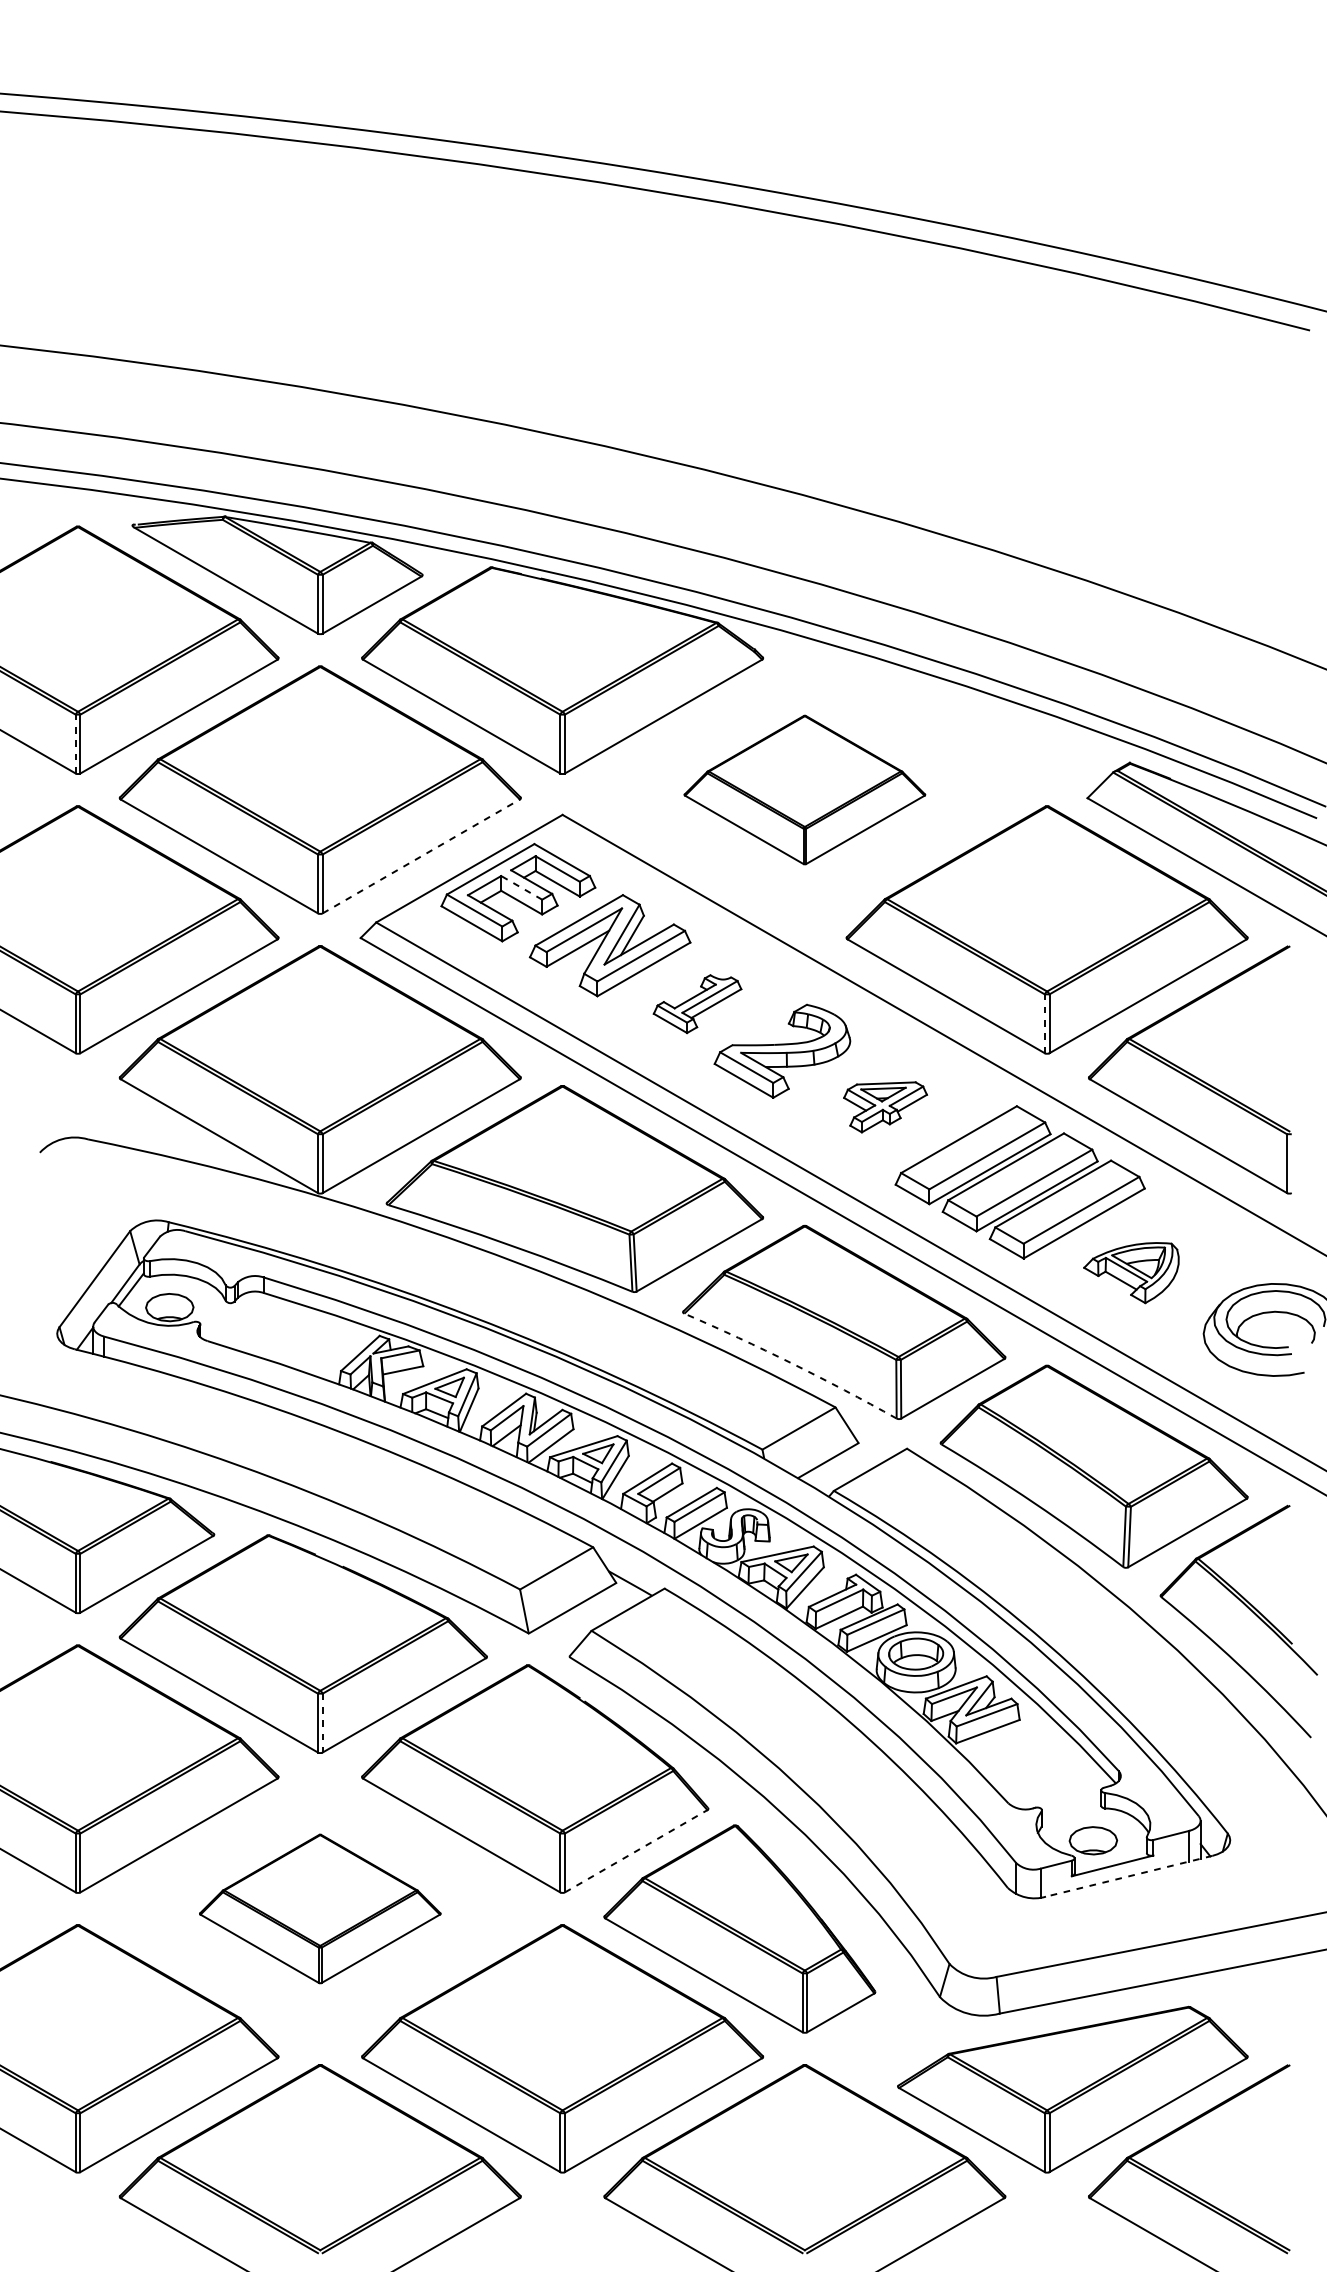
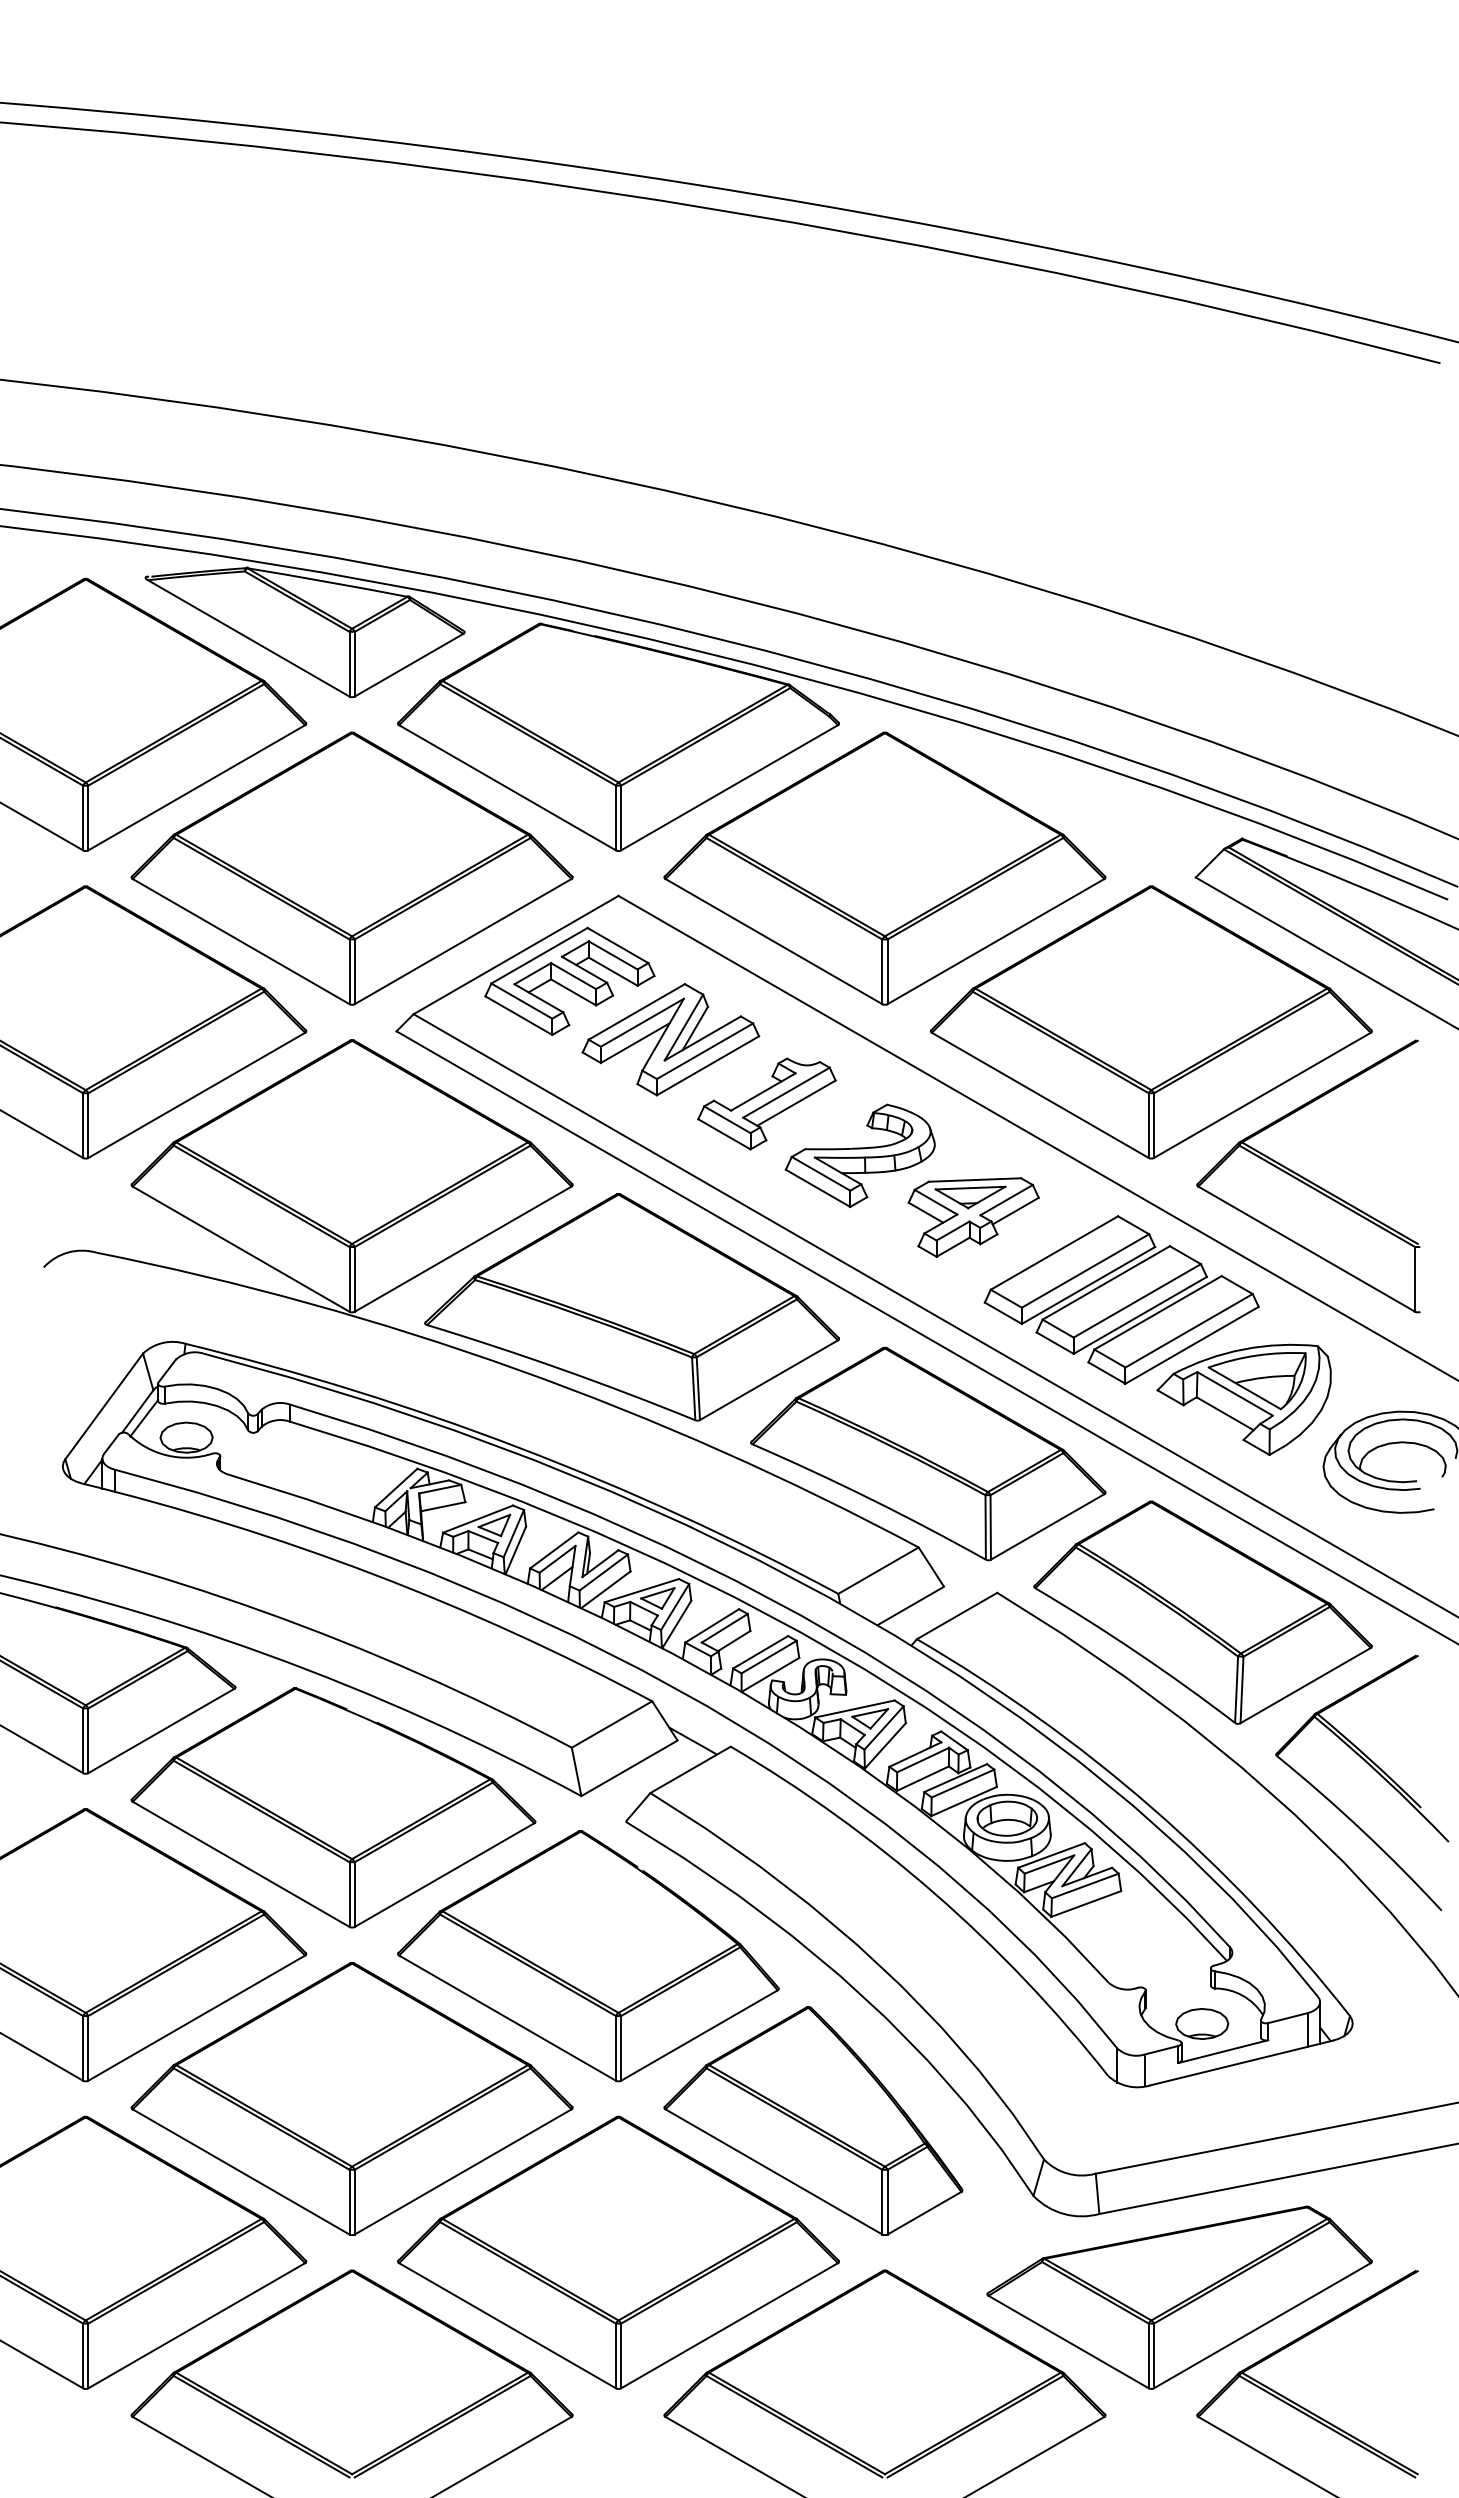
line: (76, 743) -> (83, 817), dashed -> solid
part: (804, 789) -> (884, 868), size x1.67
line: (421, 856) -> (463, 941), dashed -> solid
line: (521, 887) -> (573, 975), dashed -> solid
part: (697, 1003) -> (766, 1103), size x1.43
line: (1044, 1023) -> (1148, 1125), dashed -> solid
part: (885, 1107) -> (973, 1217), size x1.43
part: (1130, 1272) -> (1243, 1399), size x1.67
arc: (791, 1363) -> (870, 1499), dashed -> solid
line: (322, 1723) -> (354, 1895), dashed -> solid
line: (636, 1851) -> (699, 2035), dashed -> solid
line: (1129, 1876) -> (1241, 2063), dashed -> solid
part: (319, 1908) -> (351, 2098), size x1.67

